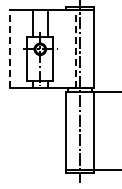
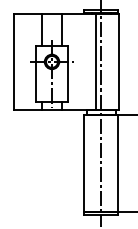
line: (9, 49) -> (13, 62), dashed -> solid
line: (75, 49) -> (95, 62), dashed -> solid

